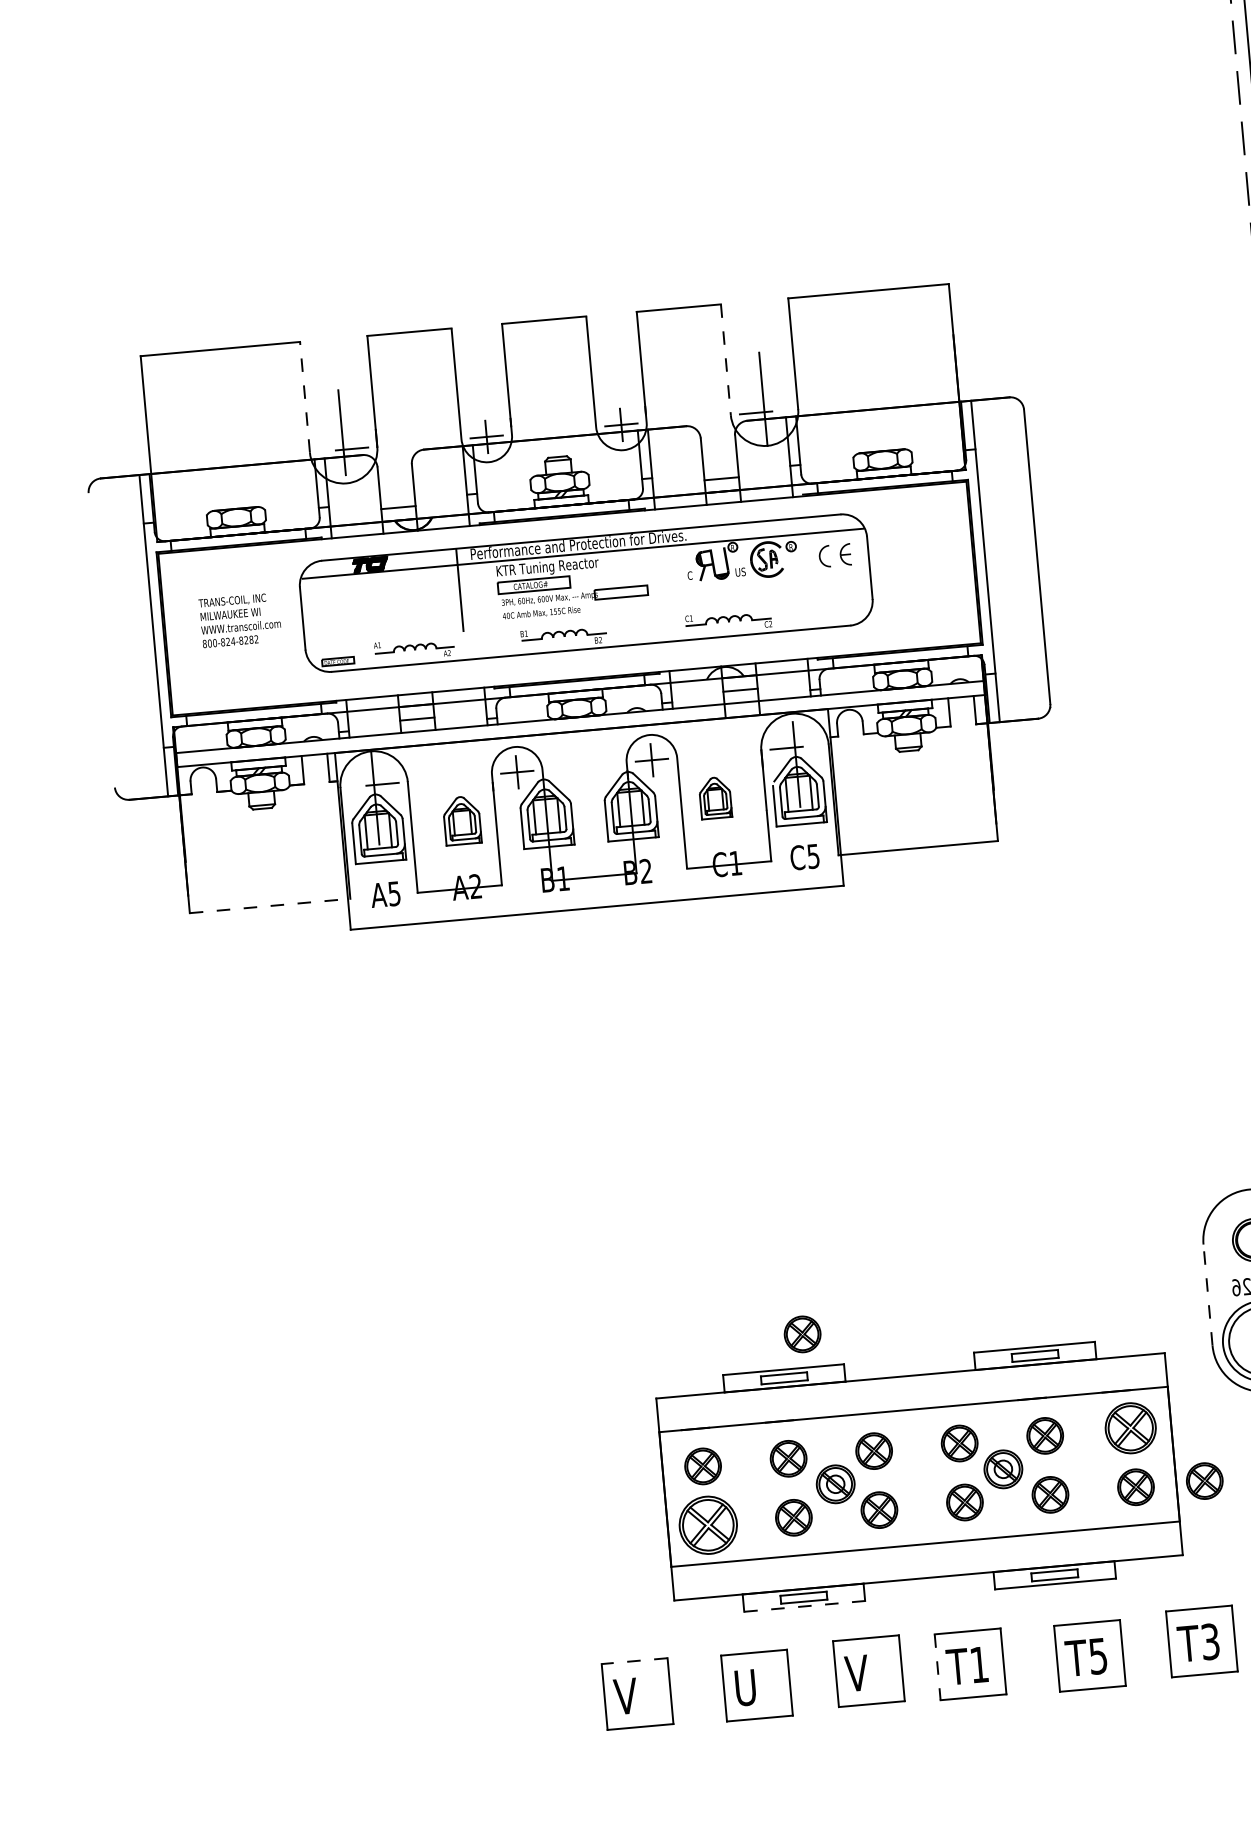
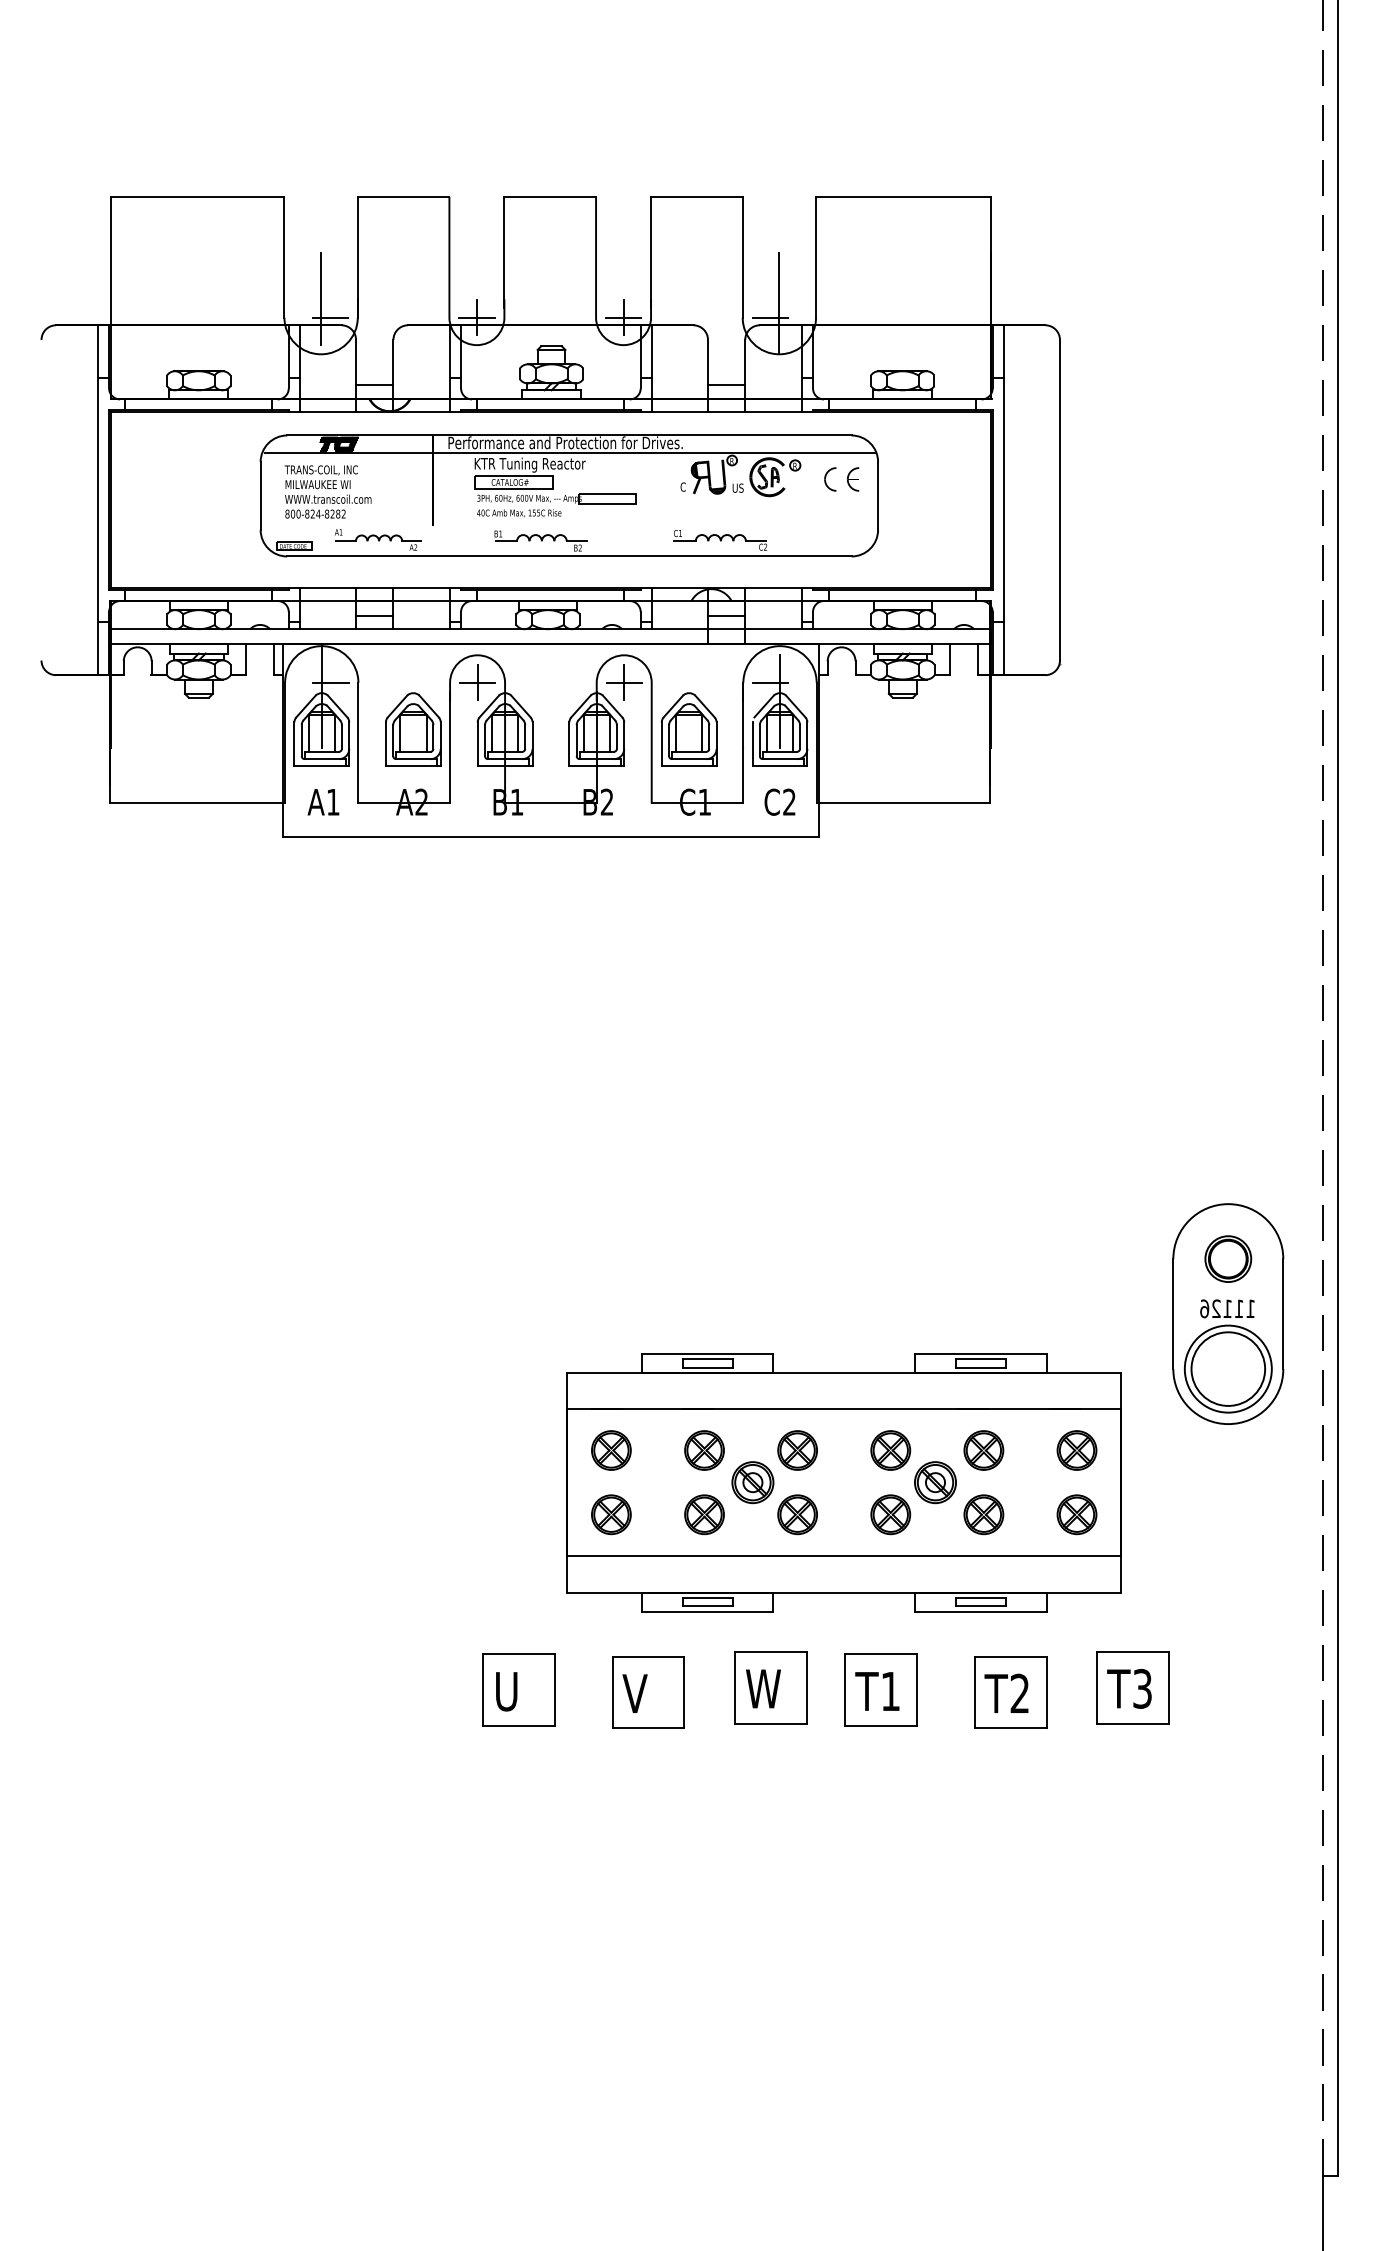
line: (725, 359) -> (742, 257), dashed -> solid
line: (304, 396) -> (284, 256), dashed -> solid
text: (239, 619) -> (327, 491), moved
part: (714, 797) -> (688, 729), size x1.67
part: (462, 820) -> (413, 729), size x1.43
text: (813, 855) -> (789, 801), C5 -> C2
text: (394, 894) -> (333, 802), A5 -> A1
line: (270, 906) -> (198, 803), dashed -> solid
line: (1208, 1295) -> (1173, 1314), dashed -> solid
part: (802, 1334) -> (731, 1317), removed
part: (1130, 1428) -> (1076, 1450), size x0.71
part: (1204, 1480) -> (1151, 1514), removed
part: (708, 1525) -> (611, 1514), size x0.62
line: (804, 1606) -> (707, 1611), dashed -> solid
text: (1097, 1656) -> (1019, 1693), T5 -> T2
line: (634, 1661) -> (518, 1654), dashed -> solid
line: (937, 1667) -> (845, 1690), dashed -> solid
text: (861, 1672) -> (762, 1688), V -> W
text: (744, 1687) -> (634, 1693), U -> V
text: (625, 1696) -> (505, 1691), V -> U

